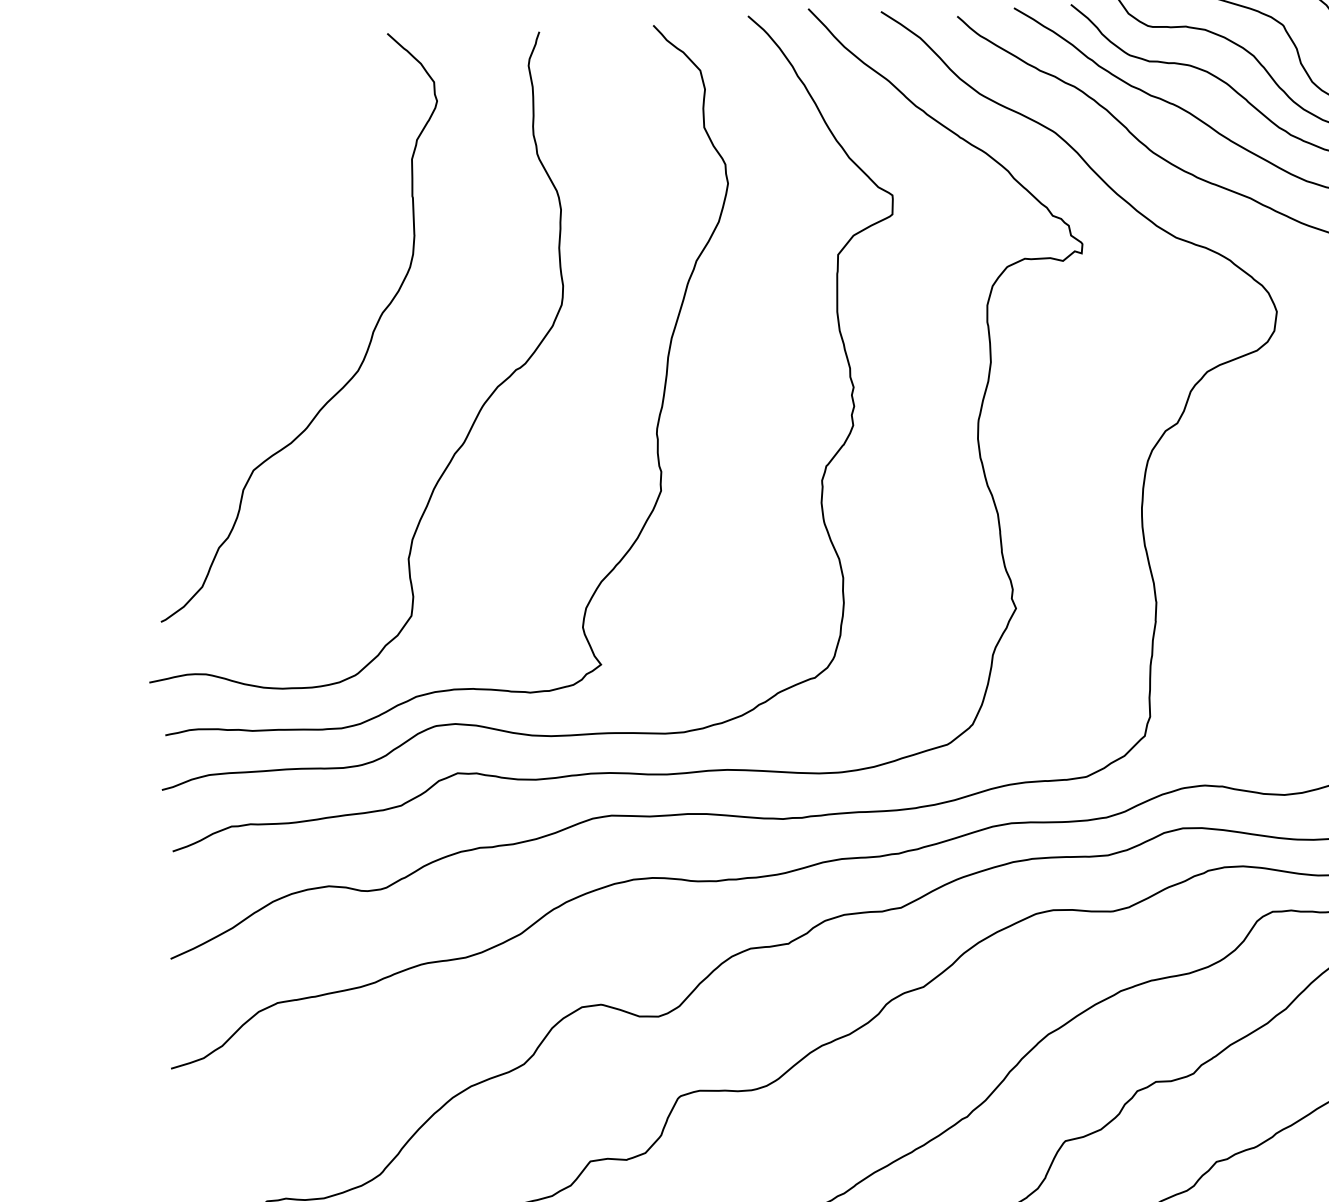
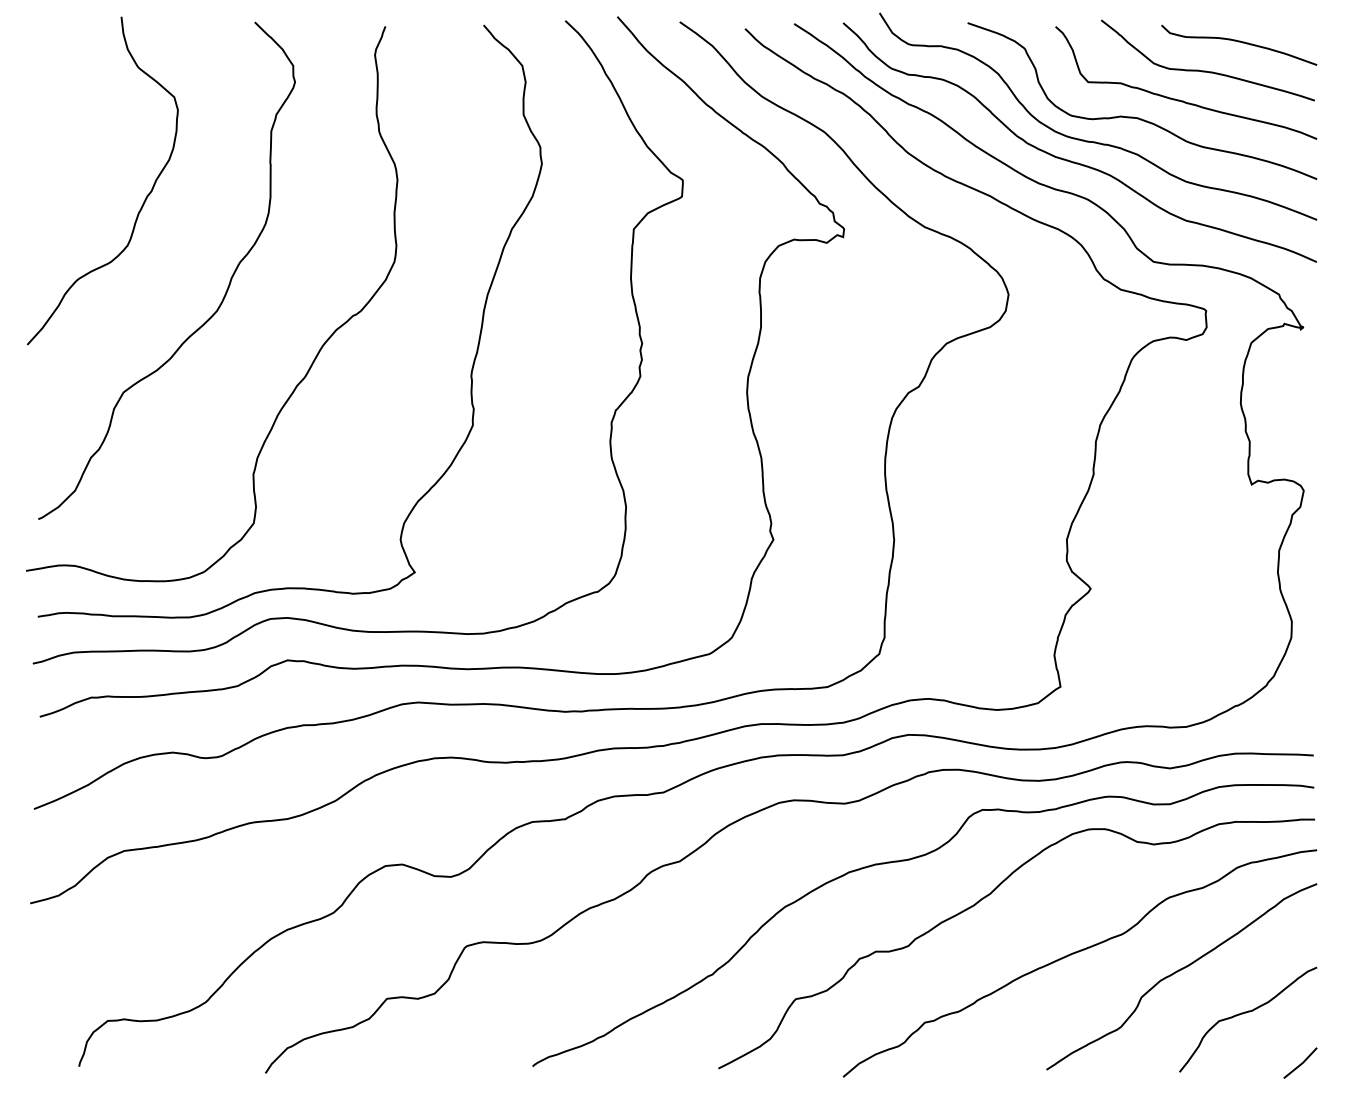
curve: (267, 247) -> (143, 201), added

